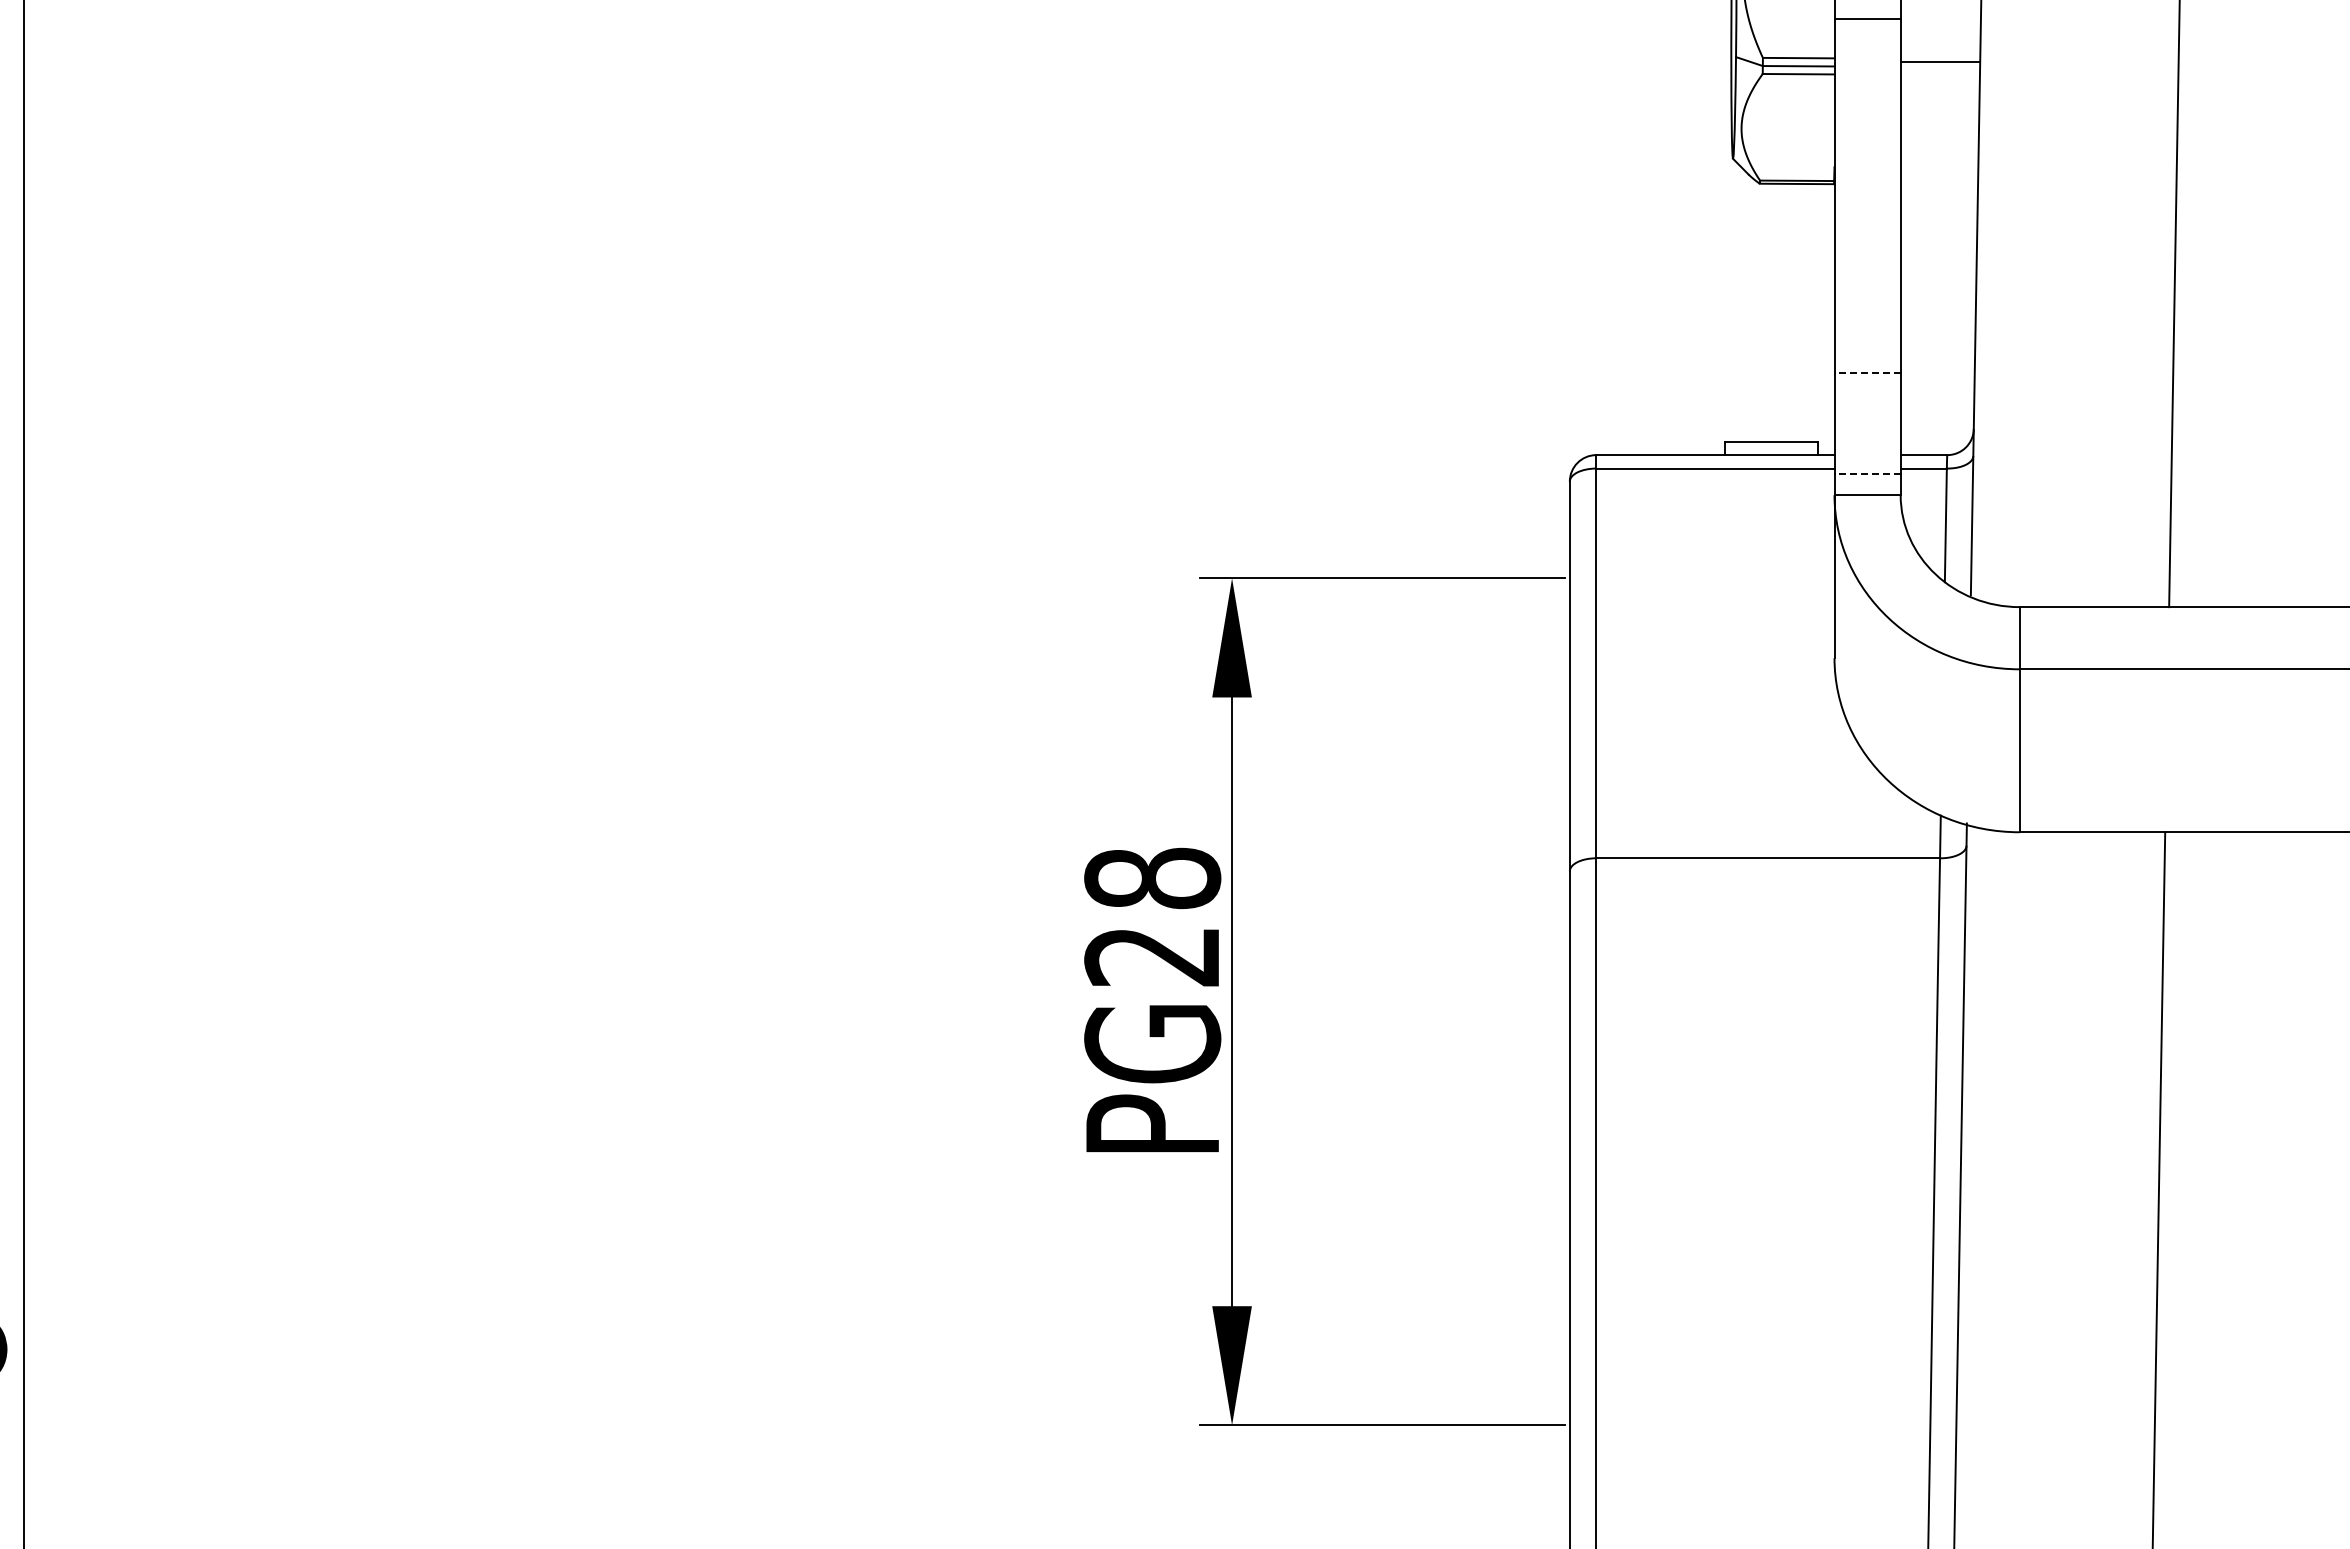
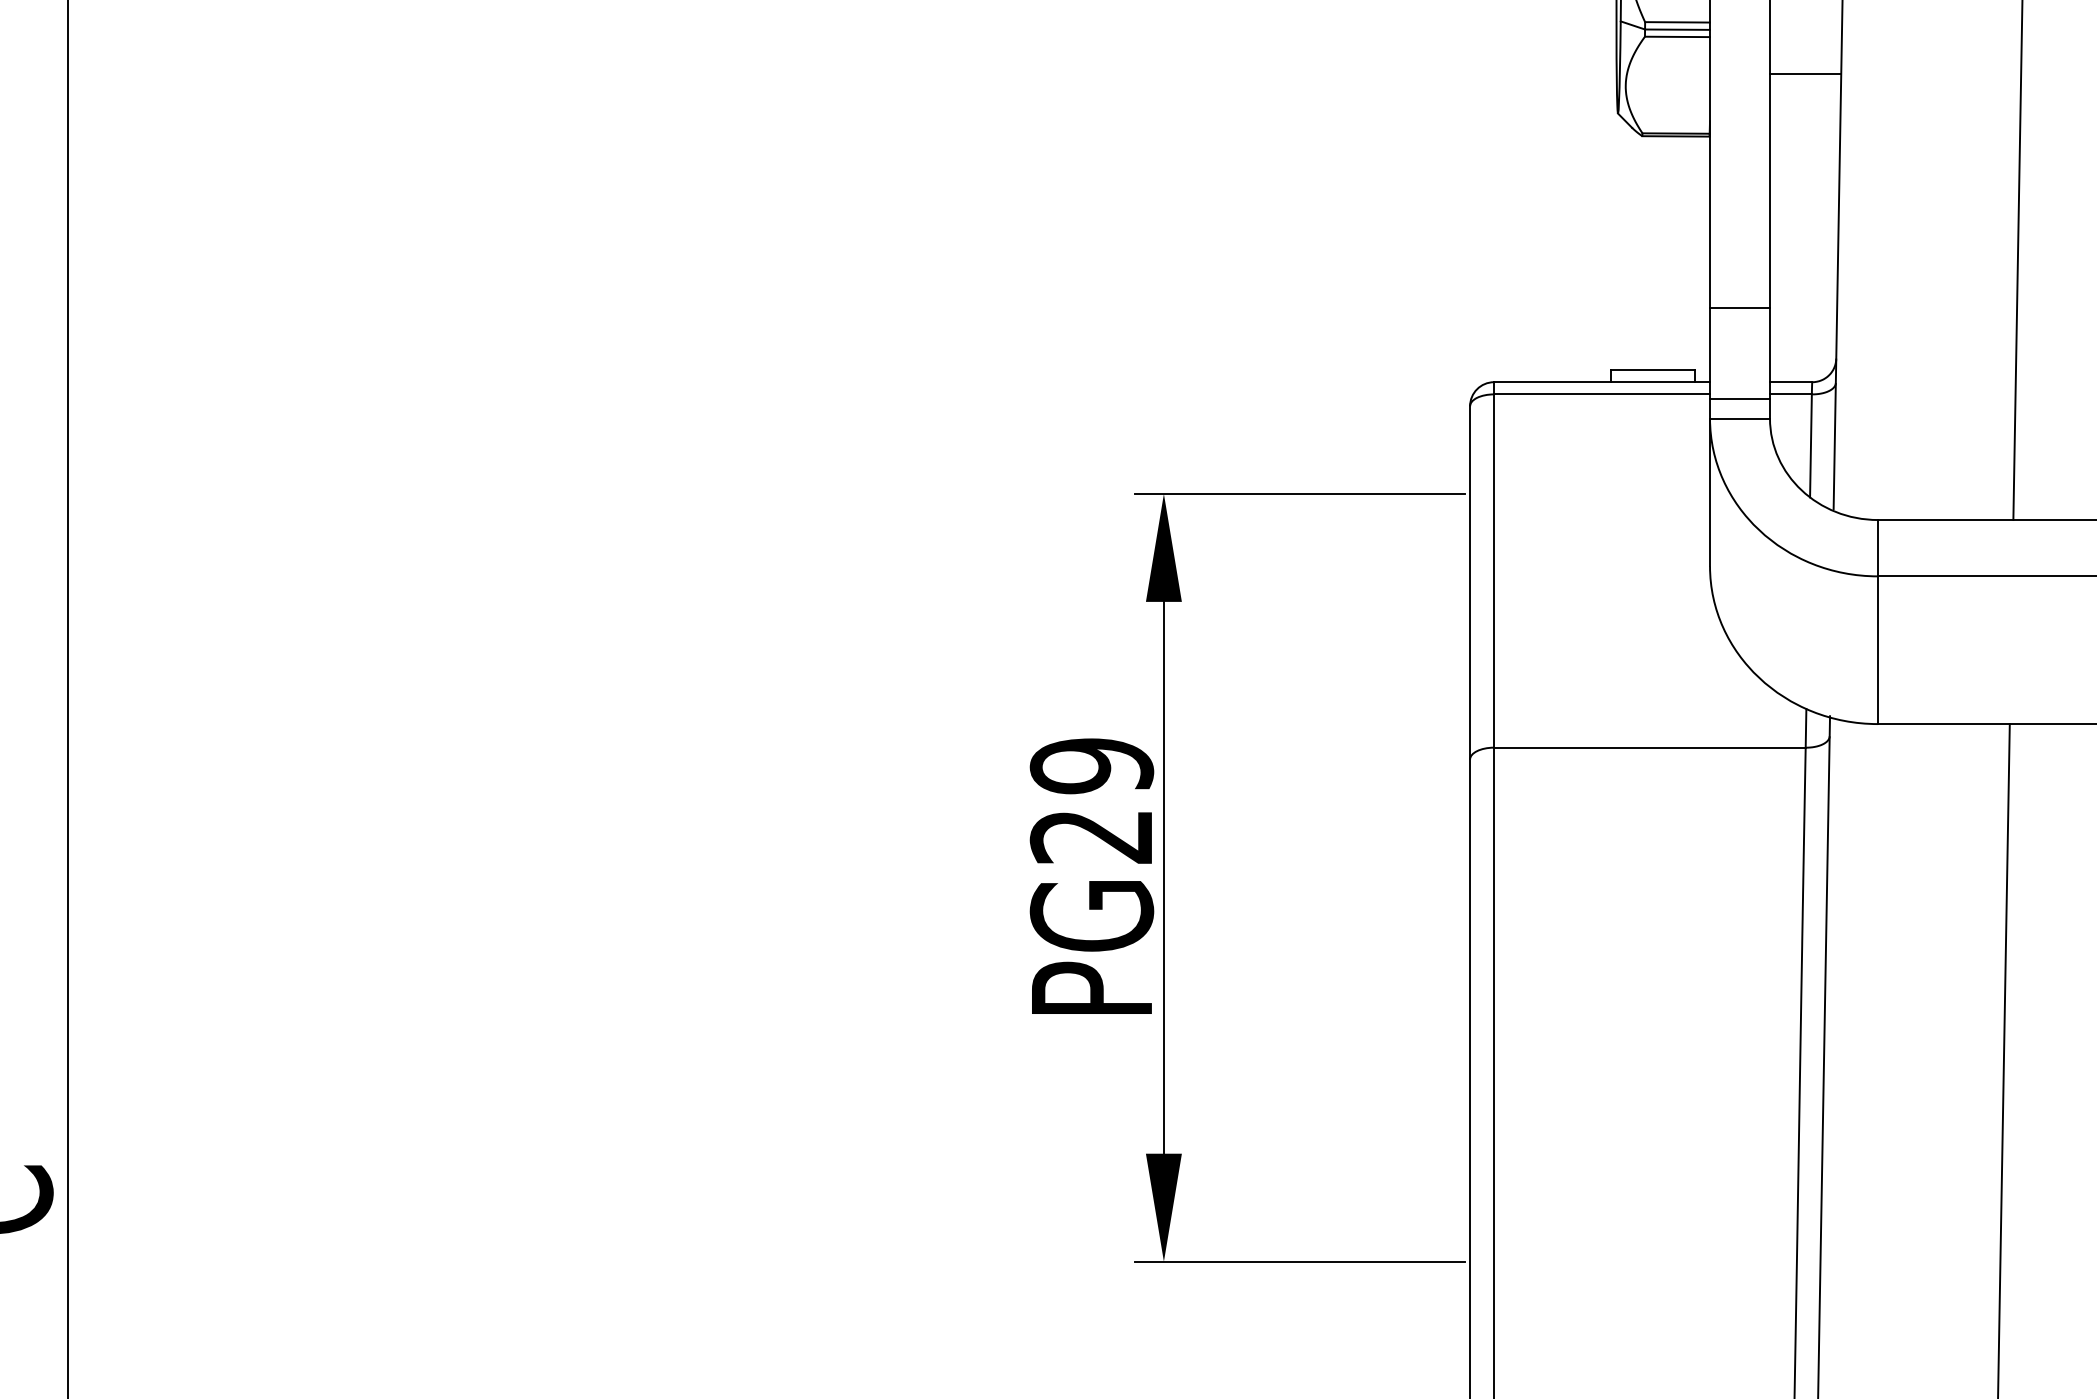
line: (1939, 62) -> (1805, 74), moved
line: (1867, 373) -> (1739, 308), dashed -> solid
line: (1867, 473) -> (1739, 398), dashed -> solid
text: (1152, 878) -> (1091, 766), PG28 -> PG29

